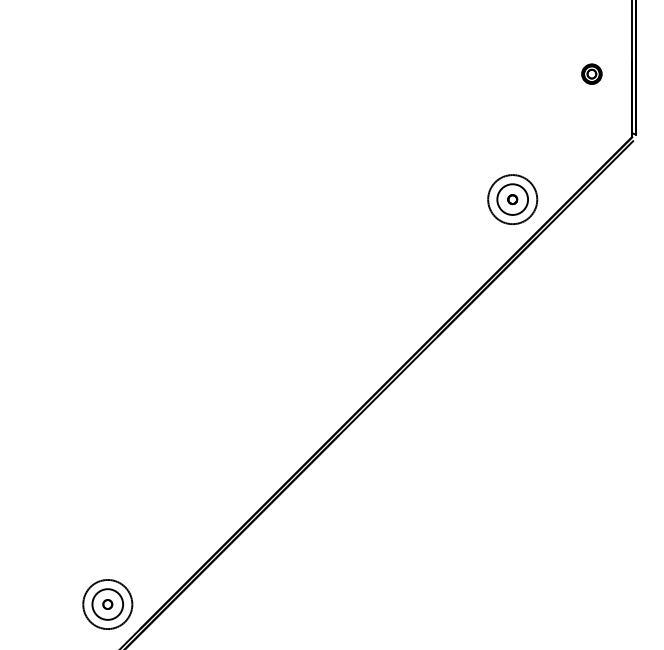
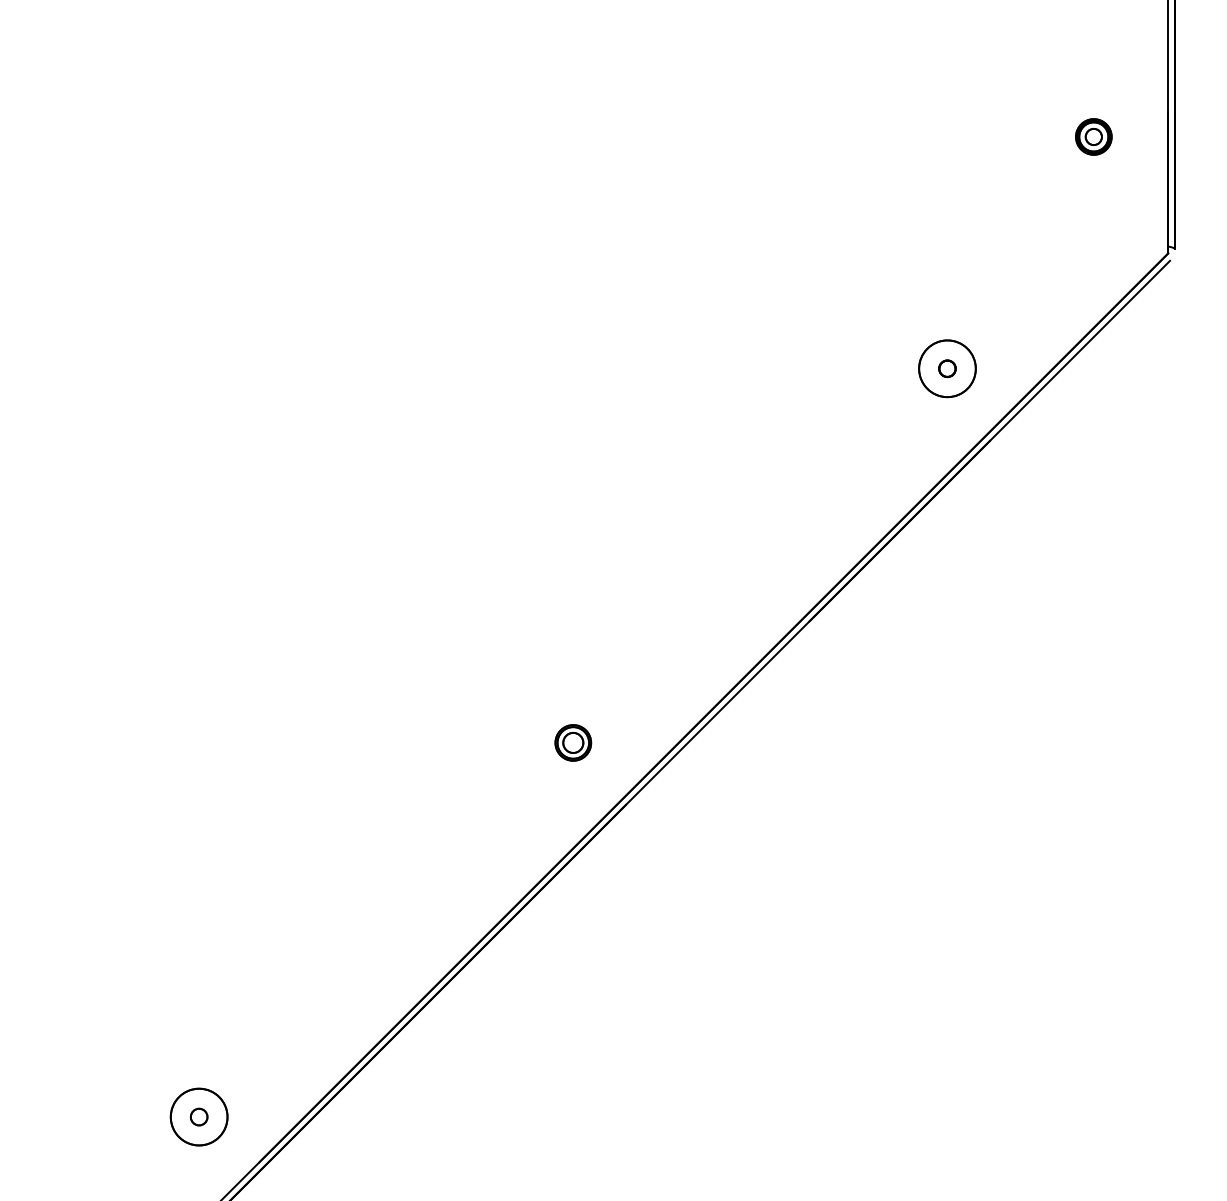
circle: (512, 199) -> (947, 368), size x0.62
part: (309, 401) -> (571, 741), added
circle: (107, 604) -> (198, 1117), size x0.62

